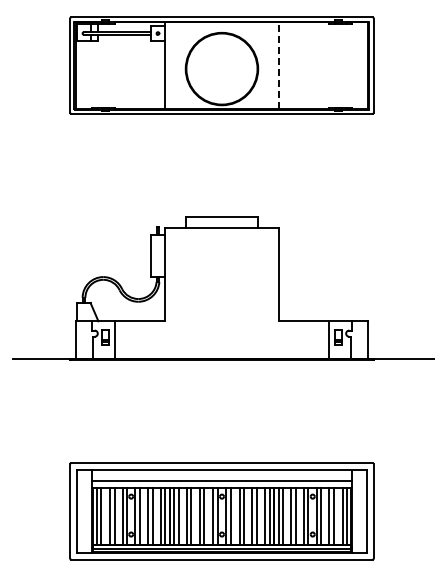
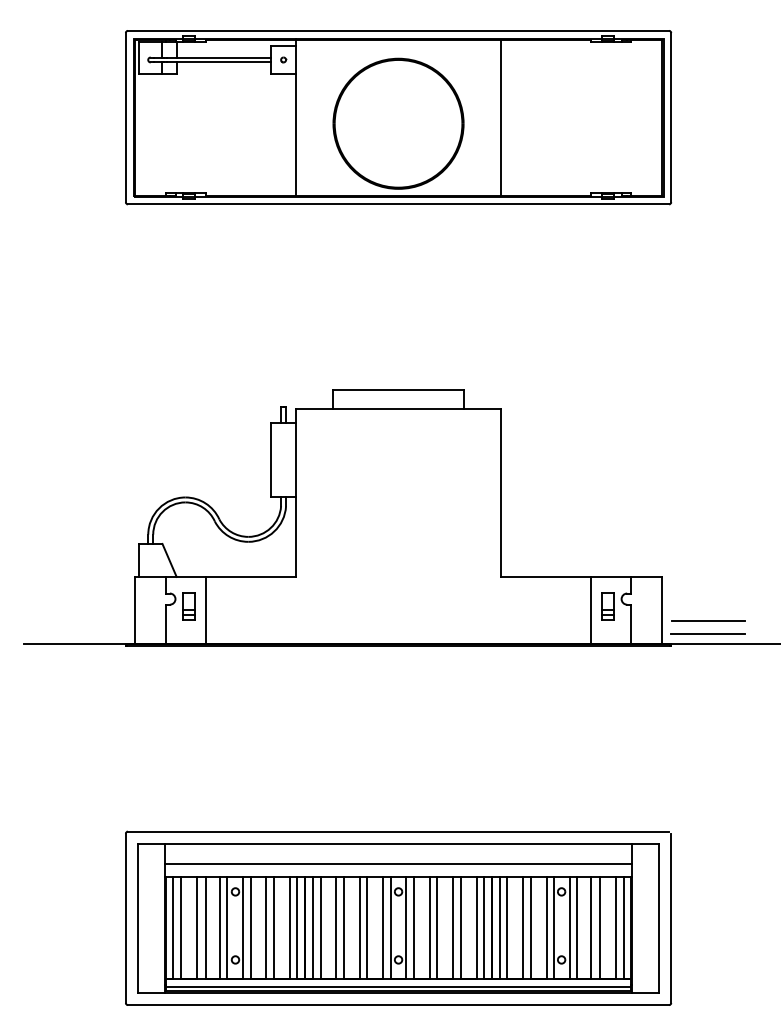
line: (278, 65) -> (500, 117), dashed -> solid
line: (394, 345) -> (708, 620), added
line: (393, 353) -> (706, 634), added

